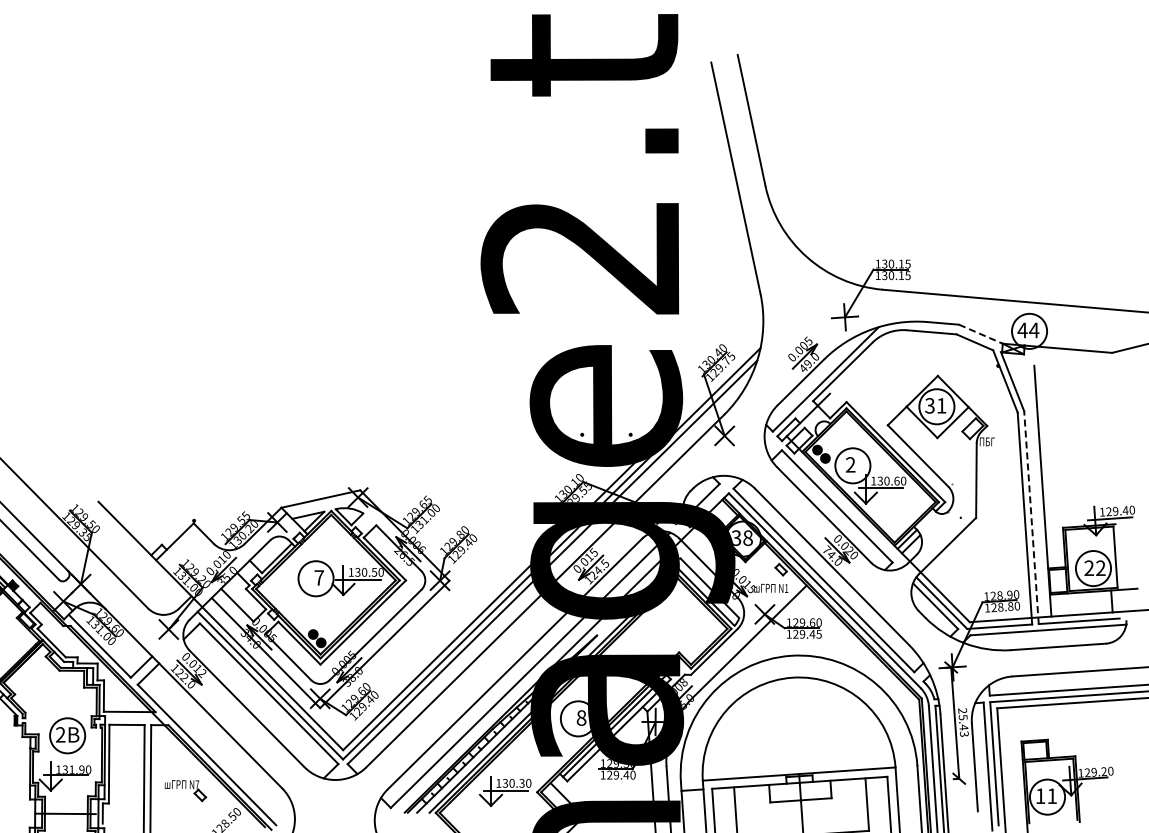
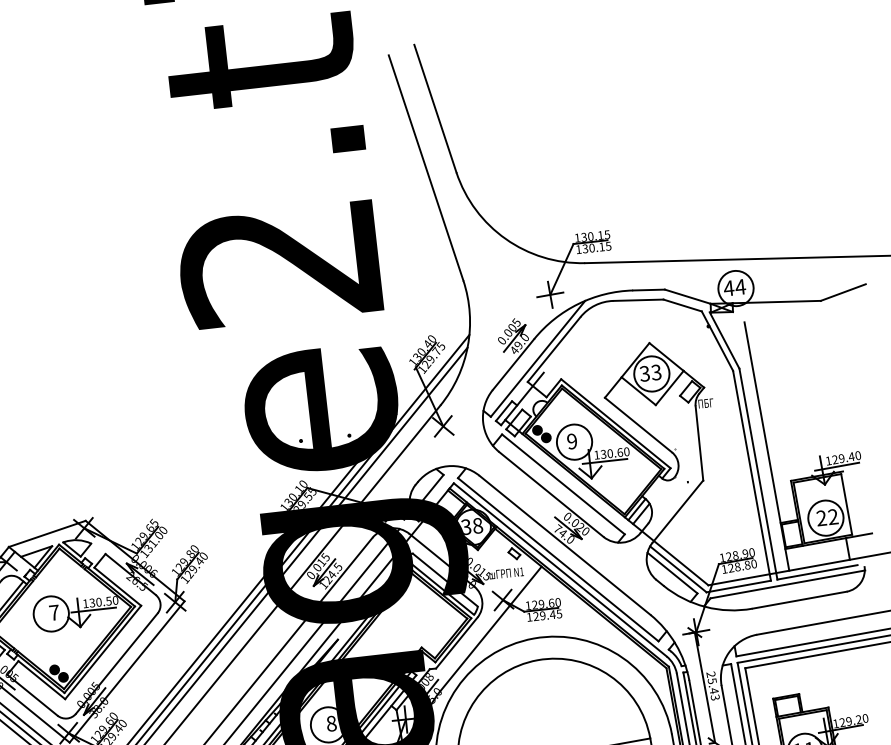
line: (980, 334) -> (687, 297), dashed -> solid
text: (941, 405) -> (656, 372), 31 -> 33
text: (850, 464) -> (572, 441), 2 -> 9
line: (1031, 517) -> (758, 474), dashed -> solid

